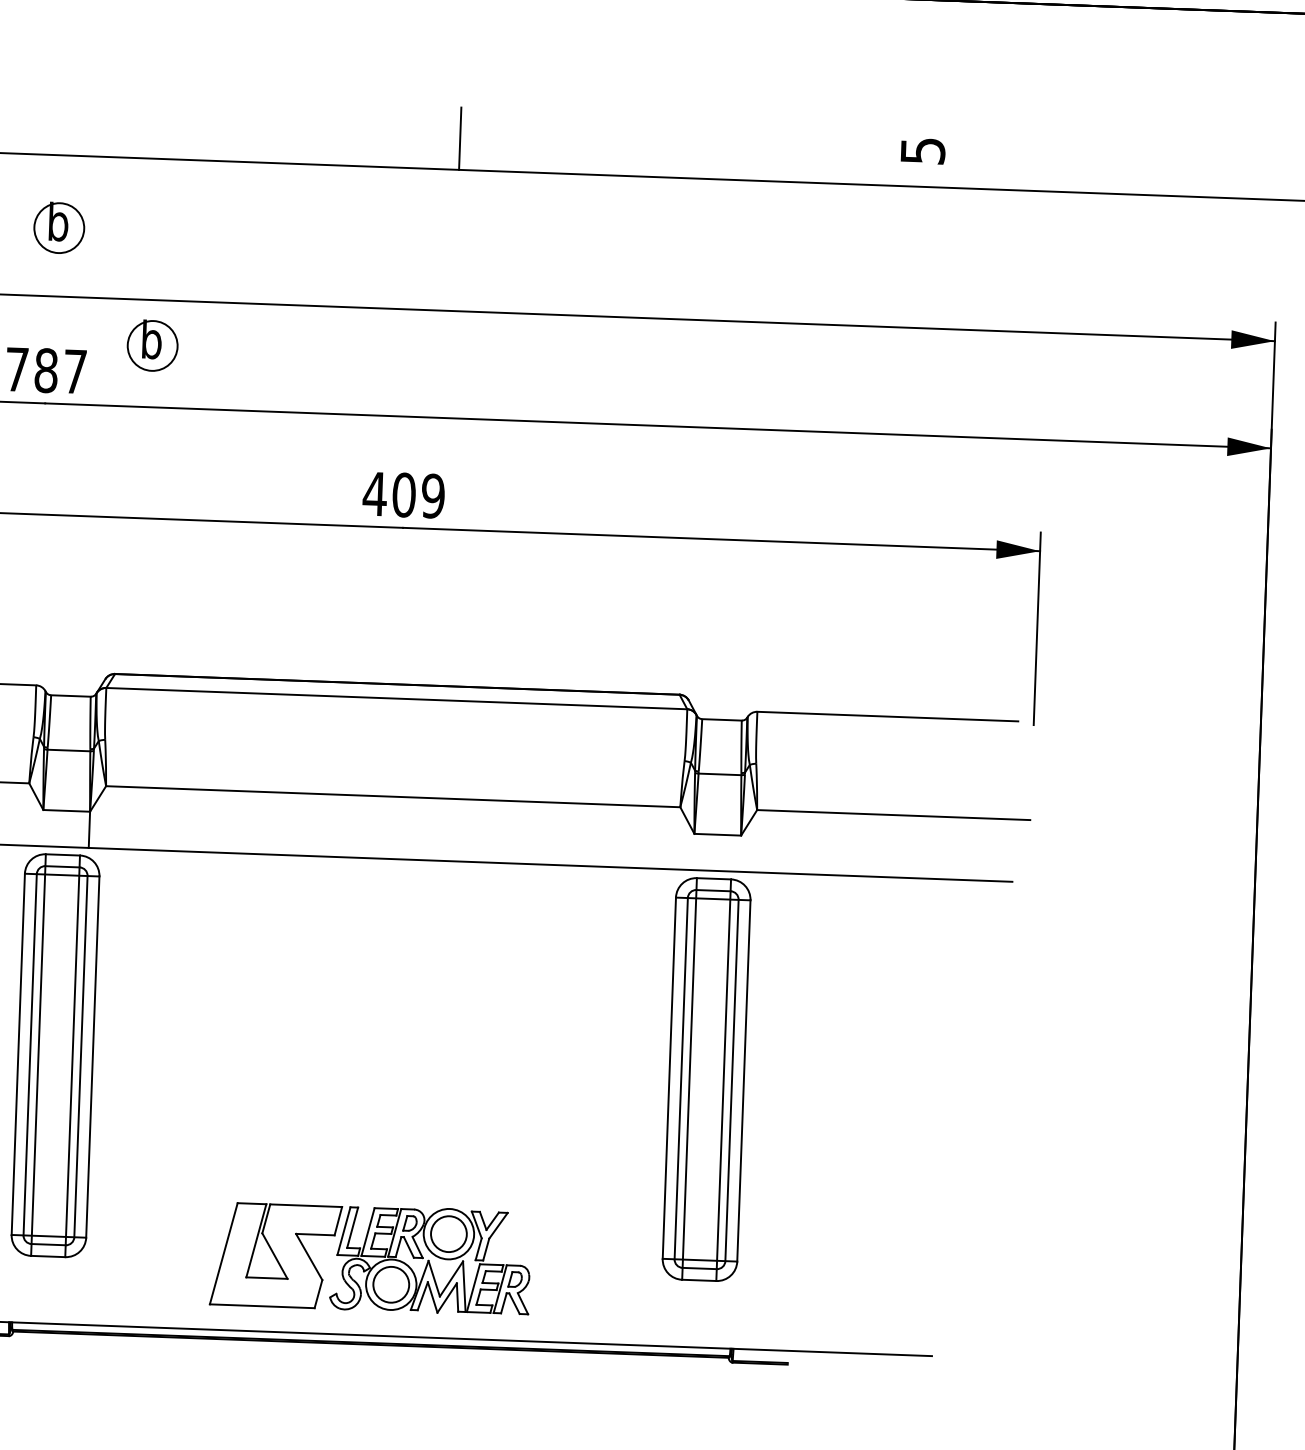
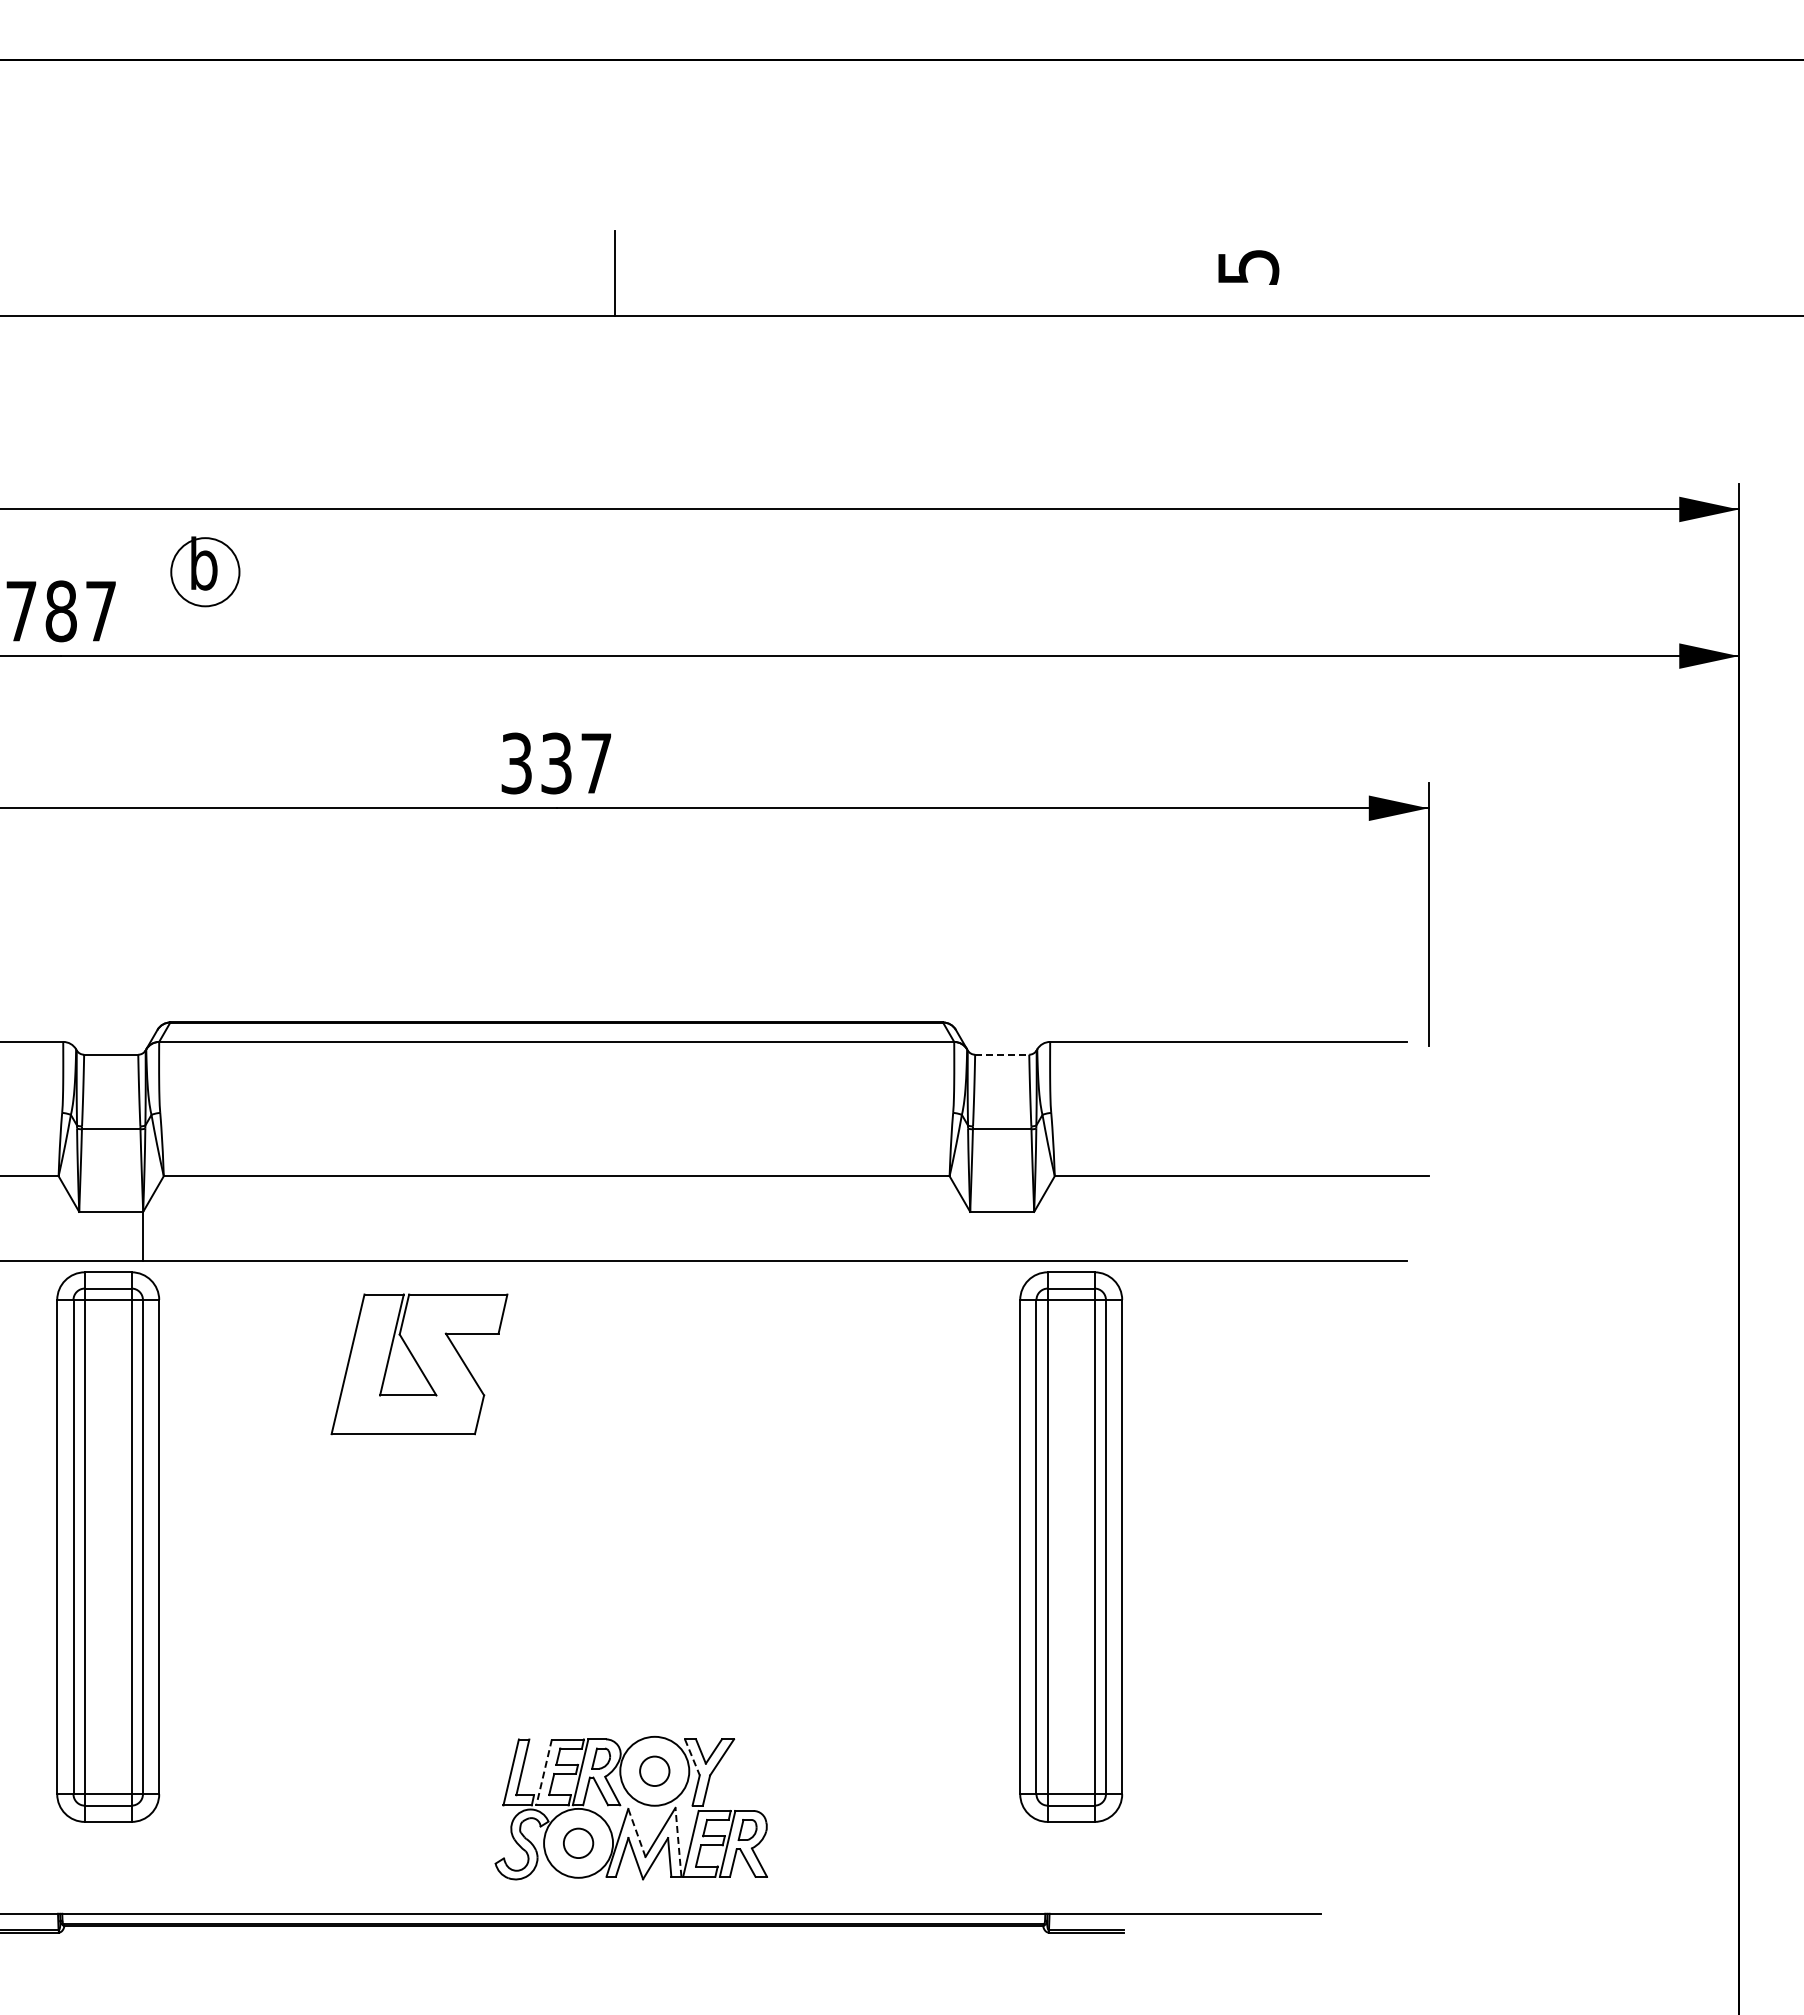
part: (59, 227) -> (71, 415), removed
text: (403, 495) -> (555, 763), 409 -> 337
line: (722, 719) -> (1002, 1054), solid -> dashed
part: (706, 1079) -> (1071, 1546), moved
line: (476, 1225) -> (692, 1757), solid -> dashed
line: (368, 1232) -> (544, 1772), solid -> dashed
circle: (448, 1233) -> (654, 1770), size x0.6
part: (275, 1255) -> (419, 1364), moved
line: (433, 1278) -> (636, 1832), solid -> dashed
circle: (391, 1284) -> (578, 1842), size x0.6
line: (464, 1286) -> (678, 1842), solid -> dashed

